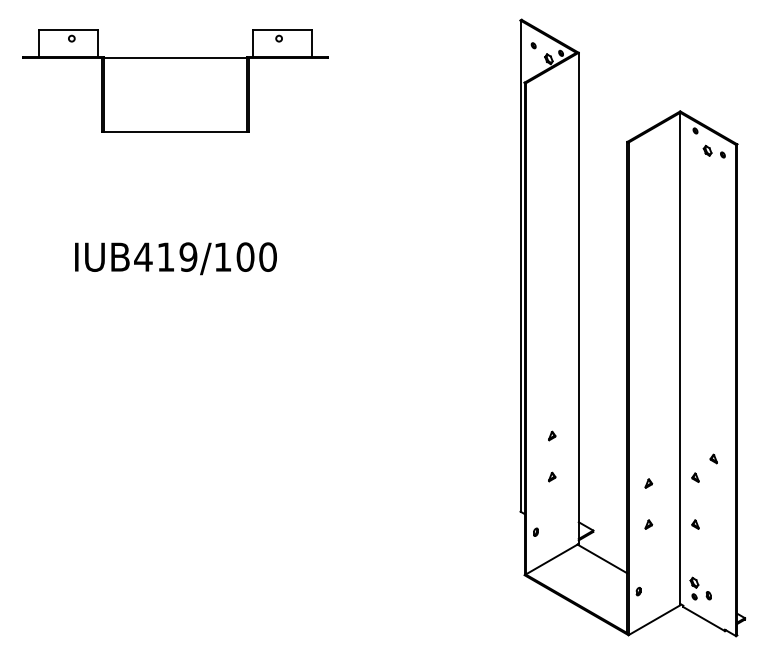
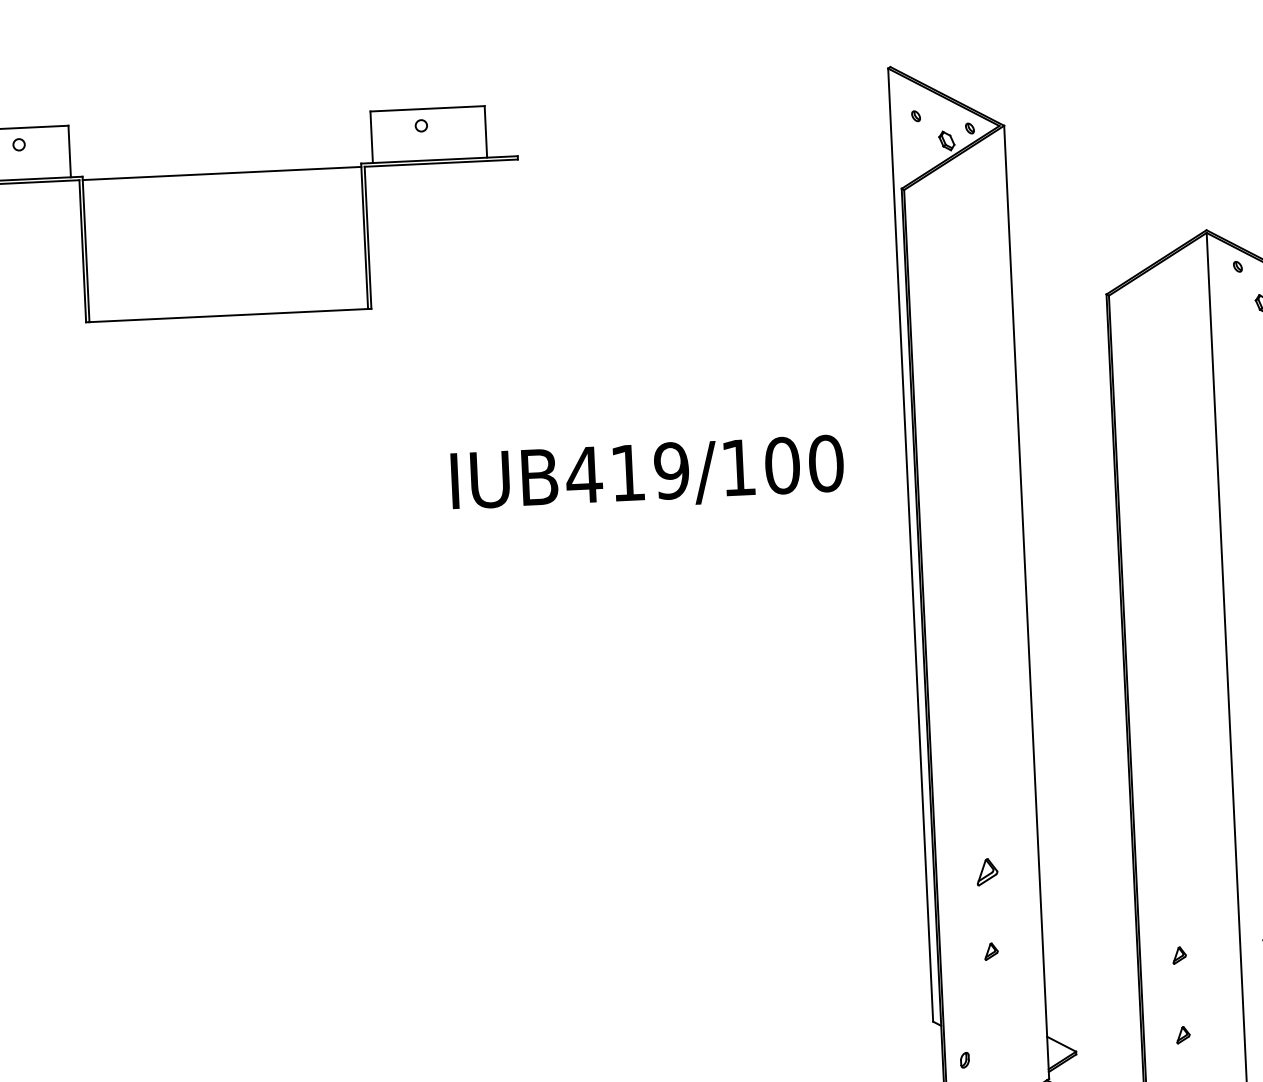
text: (175, 258) -> (646, 474), moved
part: (552, 435) -> (988, 870), size x1.6

